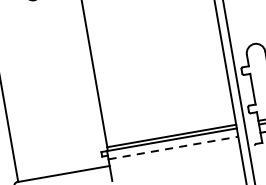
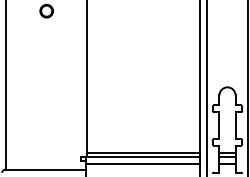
line: (173, 147) -> (143, 163), dashed -> solid

